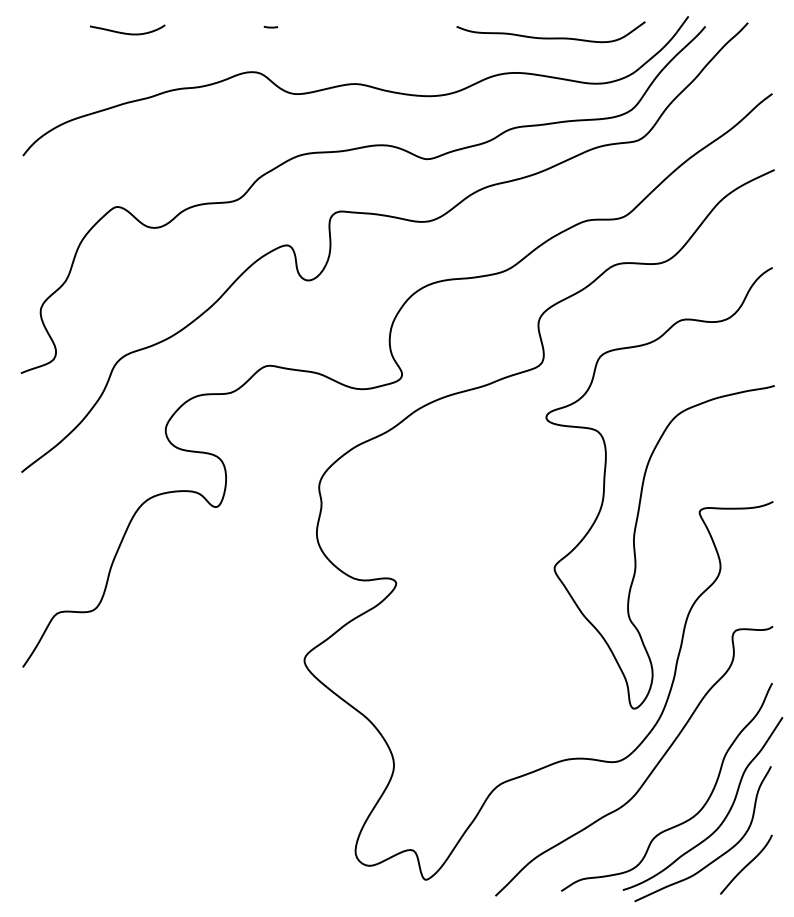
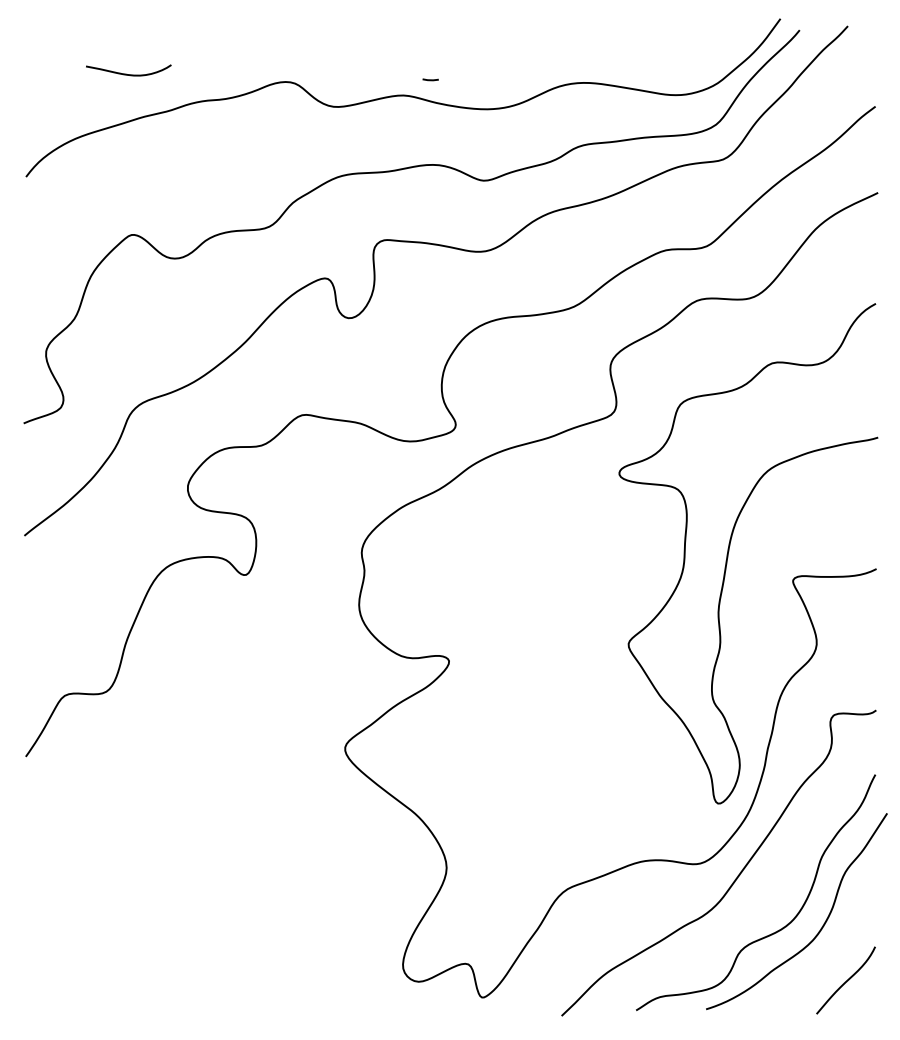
line: (270, 27) -> (430, 80), moved
curve: (126, 32) -> (127, 73), moved
curve: (550, 37) -> (624, 42), removed
curve: (718, 856) -> (814, 971), removed

